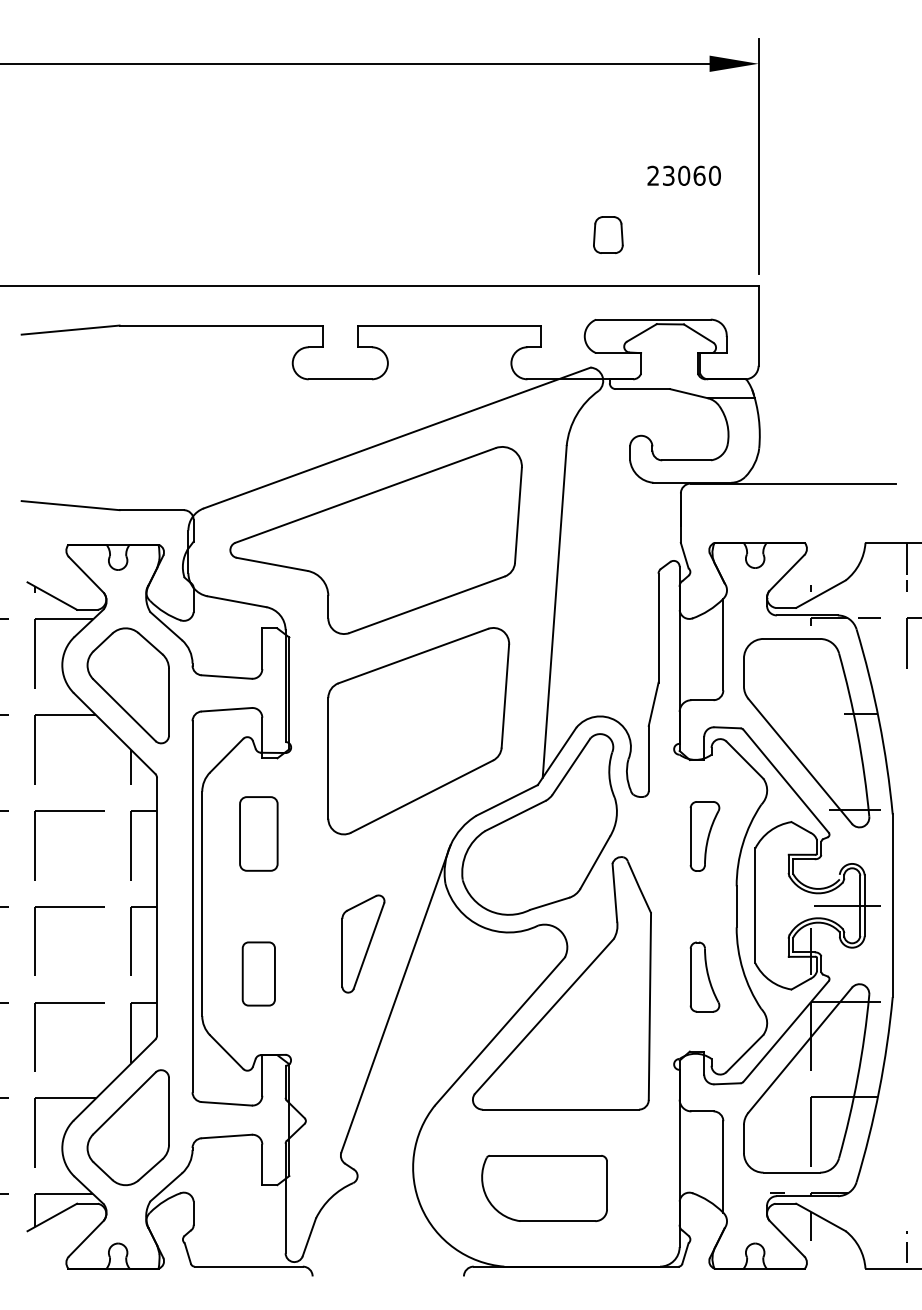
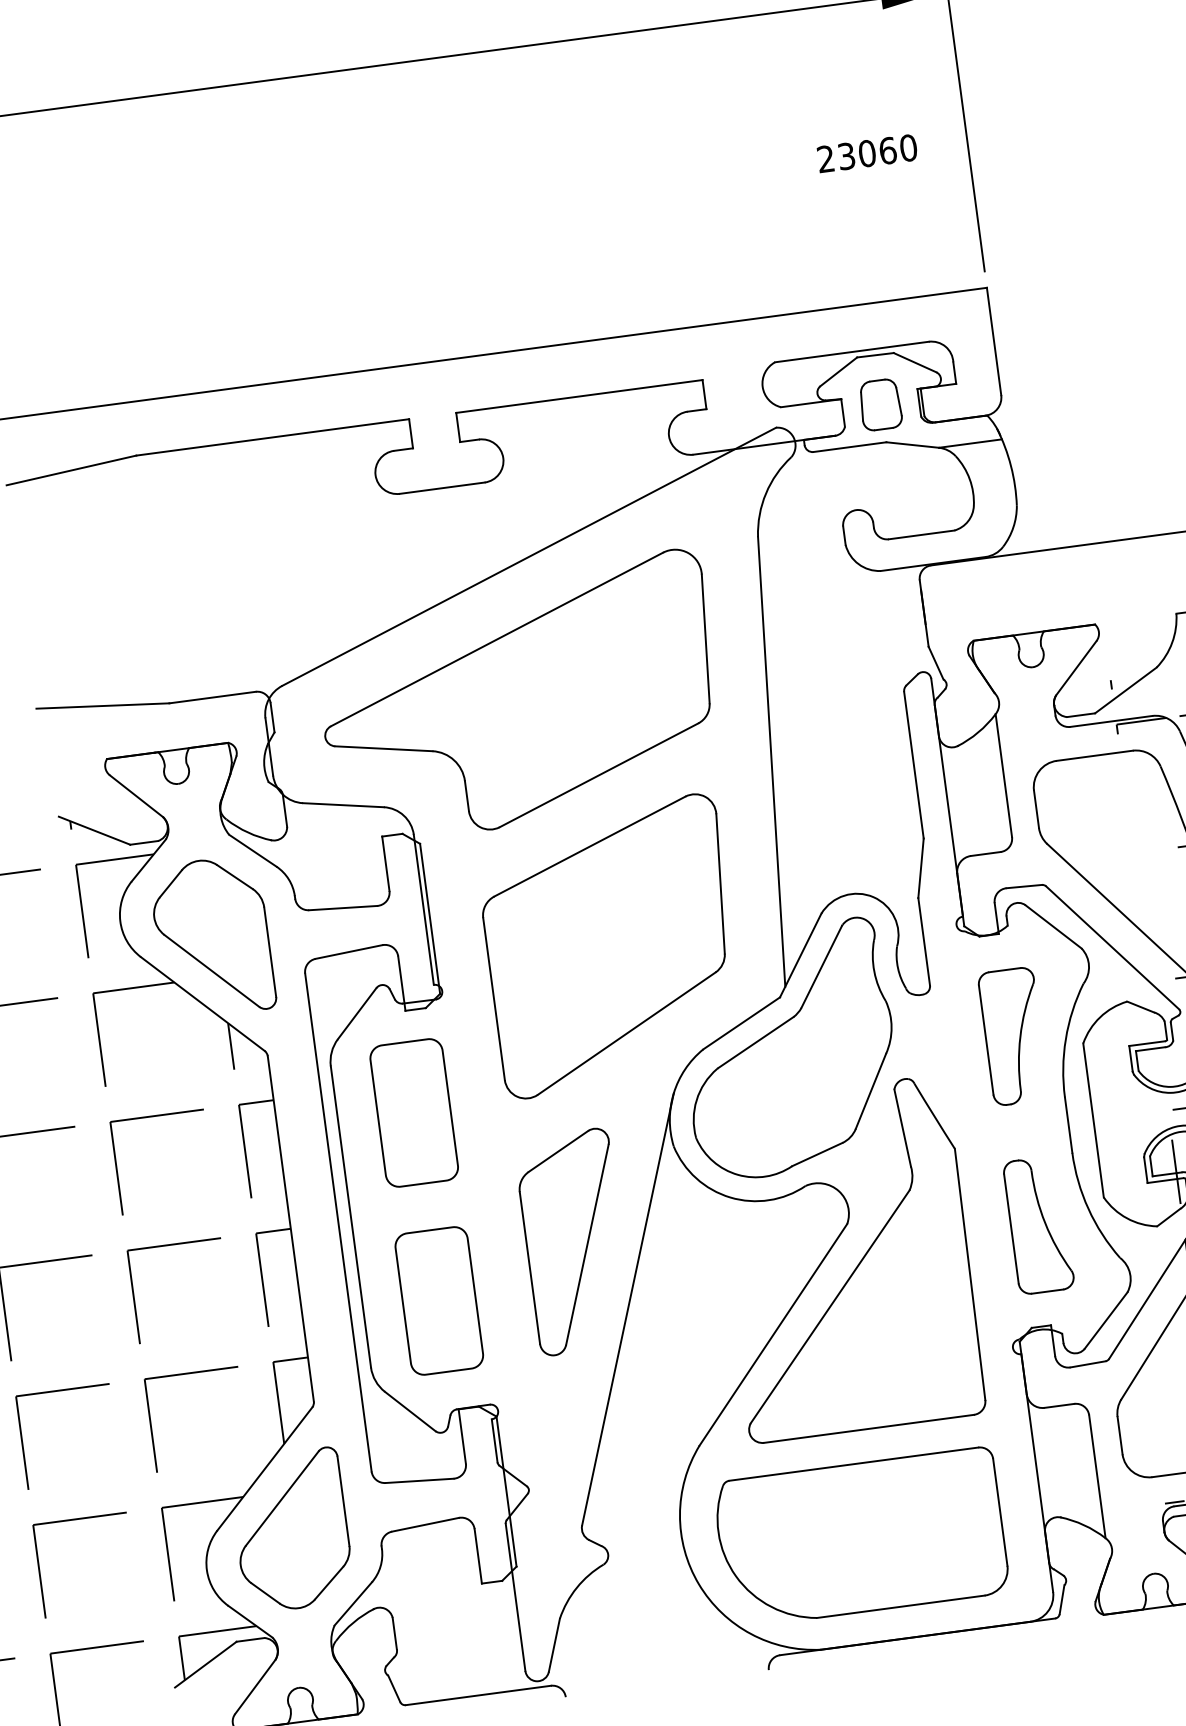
part: (608, 234) -> (880, 403), moved
part: (258, 833) -> (413, 1112), size x1.43
part: (704, 836) -> (1012, 1036), size x1.43
part: (363, 943) -> (574, 1241), size x1.67
part: (258, 973) -> (438, 1300), size x1.67
part: (704, 976) -> (1037, 1224), size x1.43
part: (544, 1188) -> (861, 1537), size x1.67

